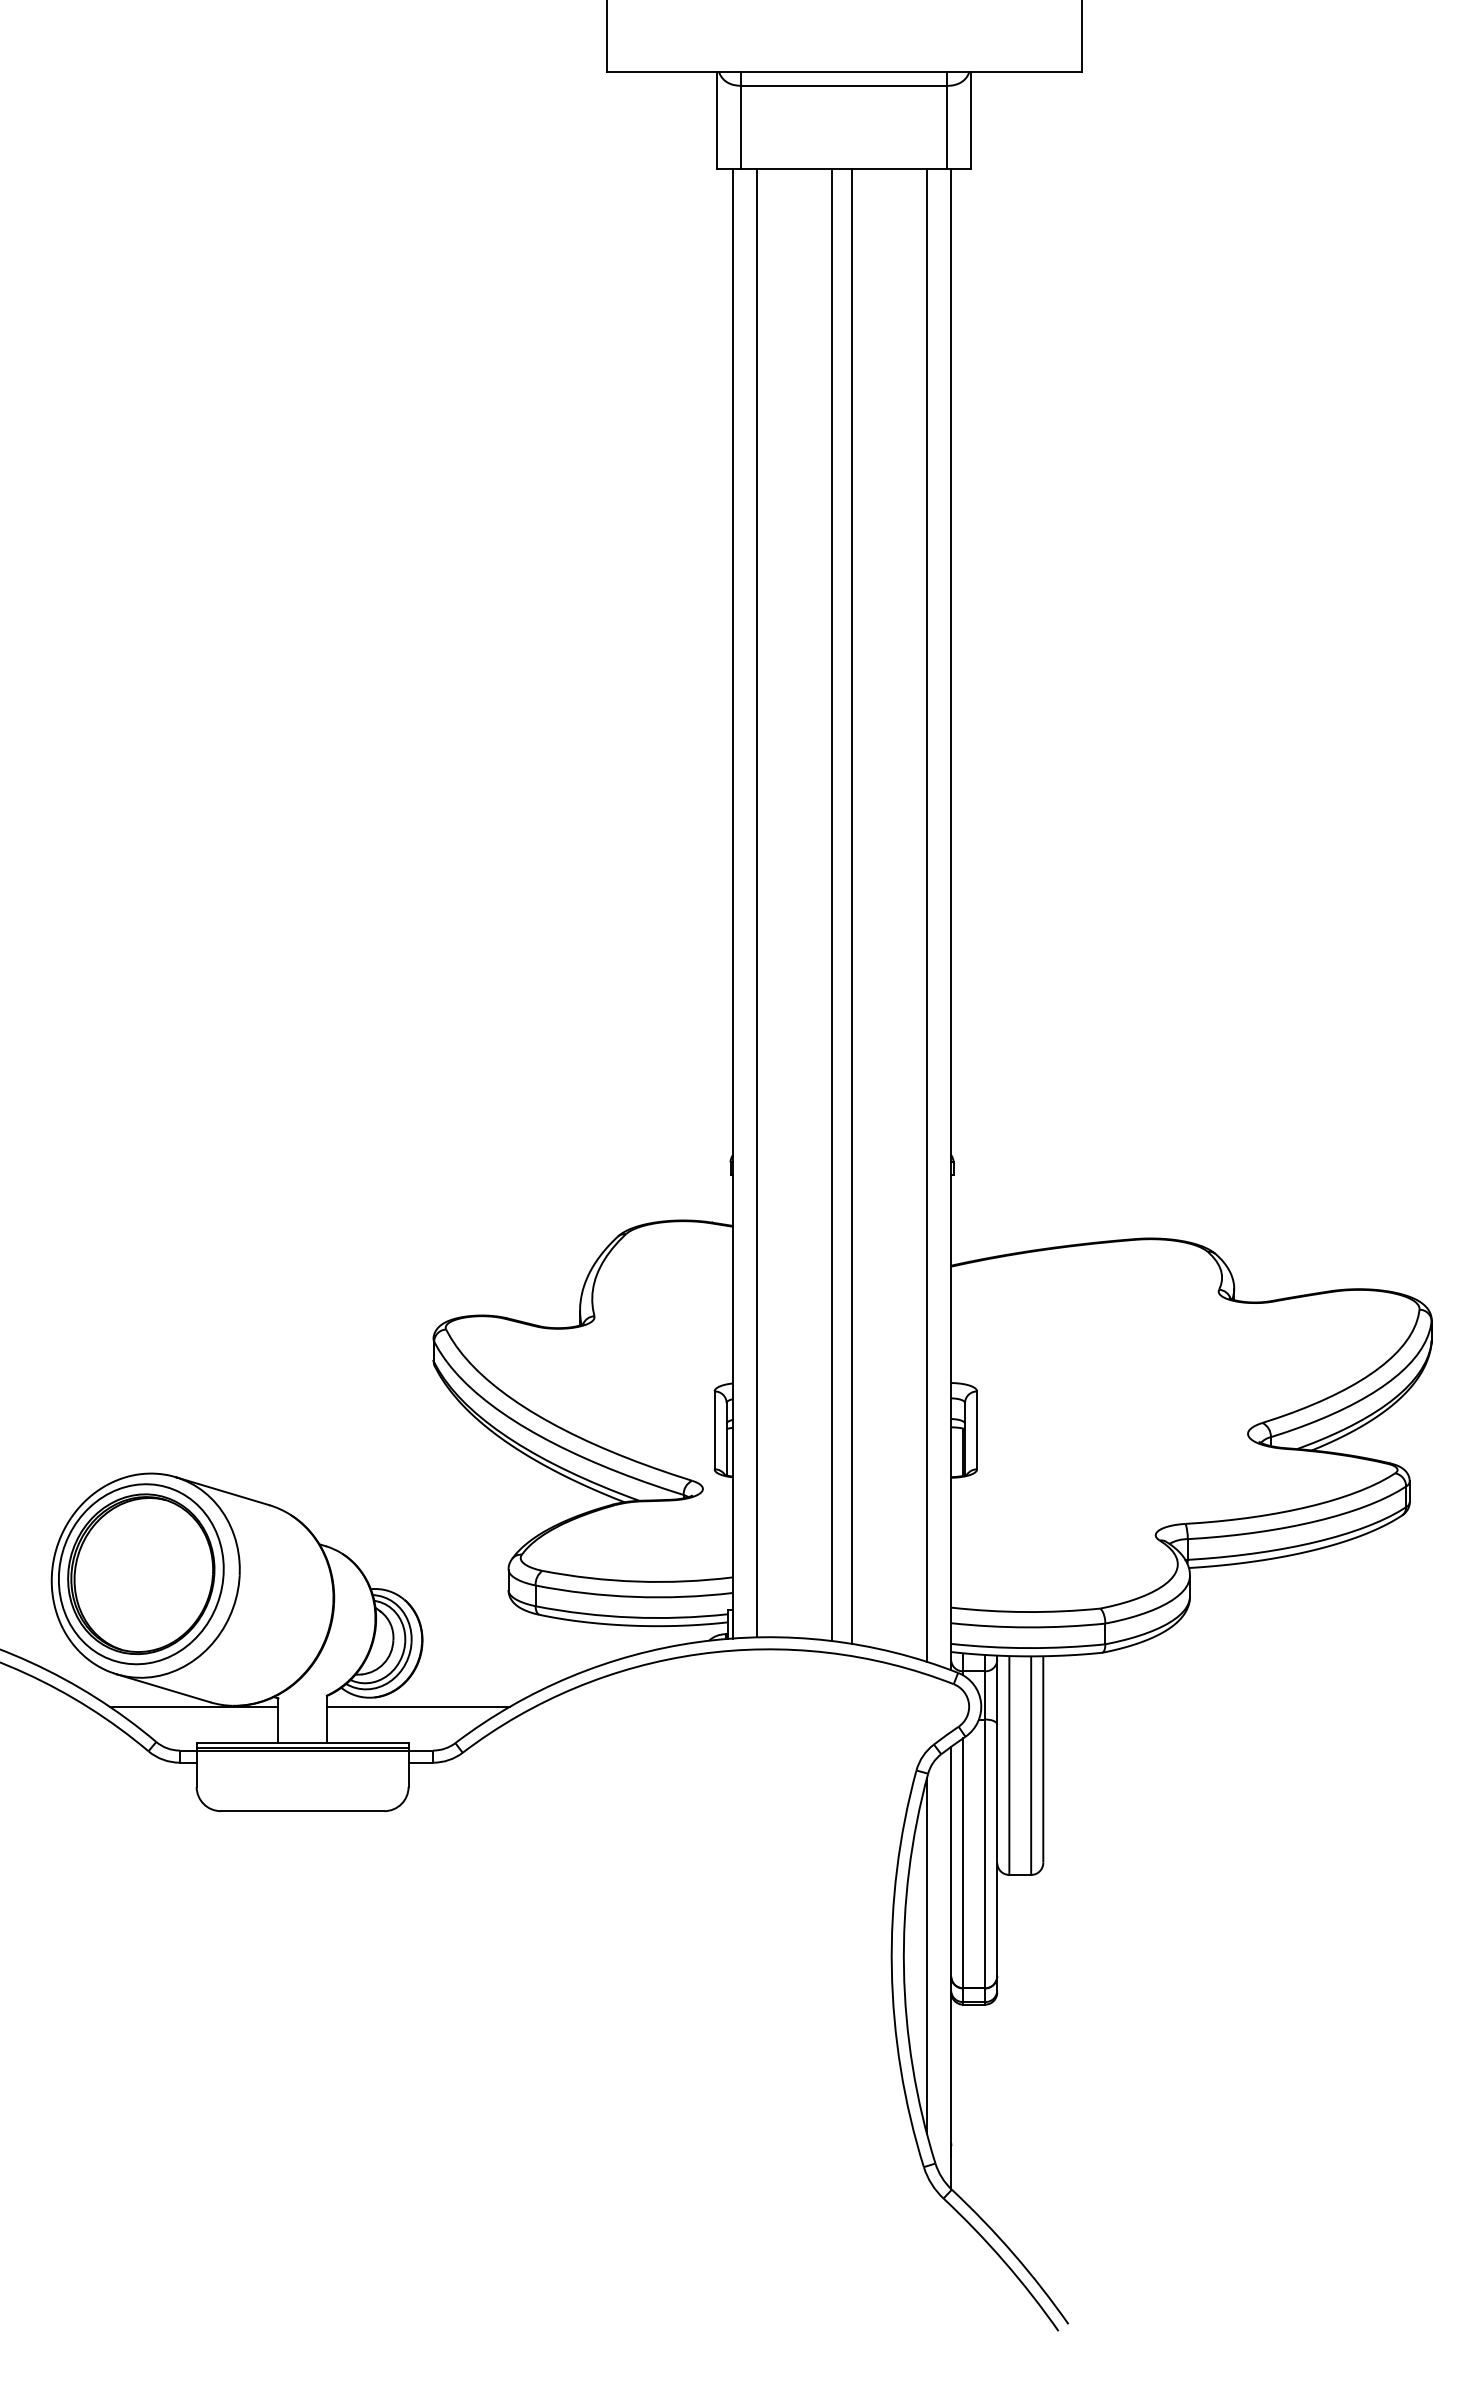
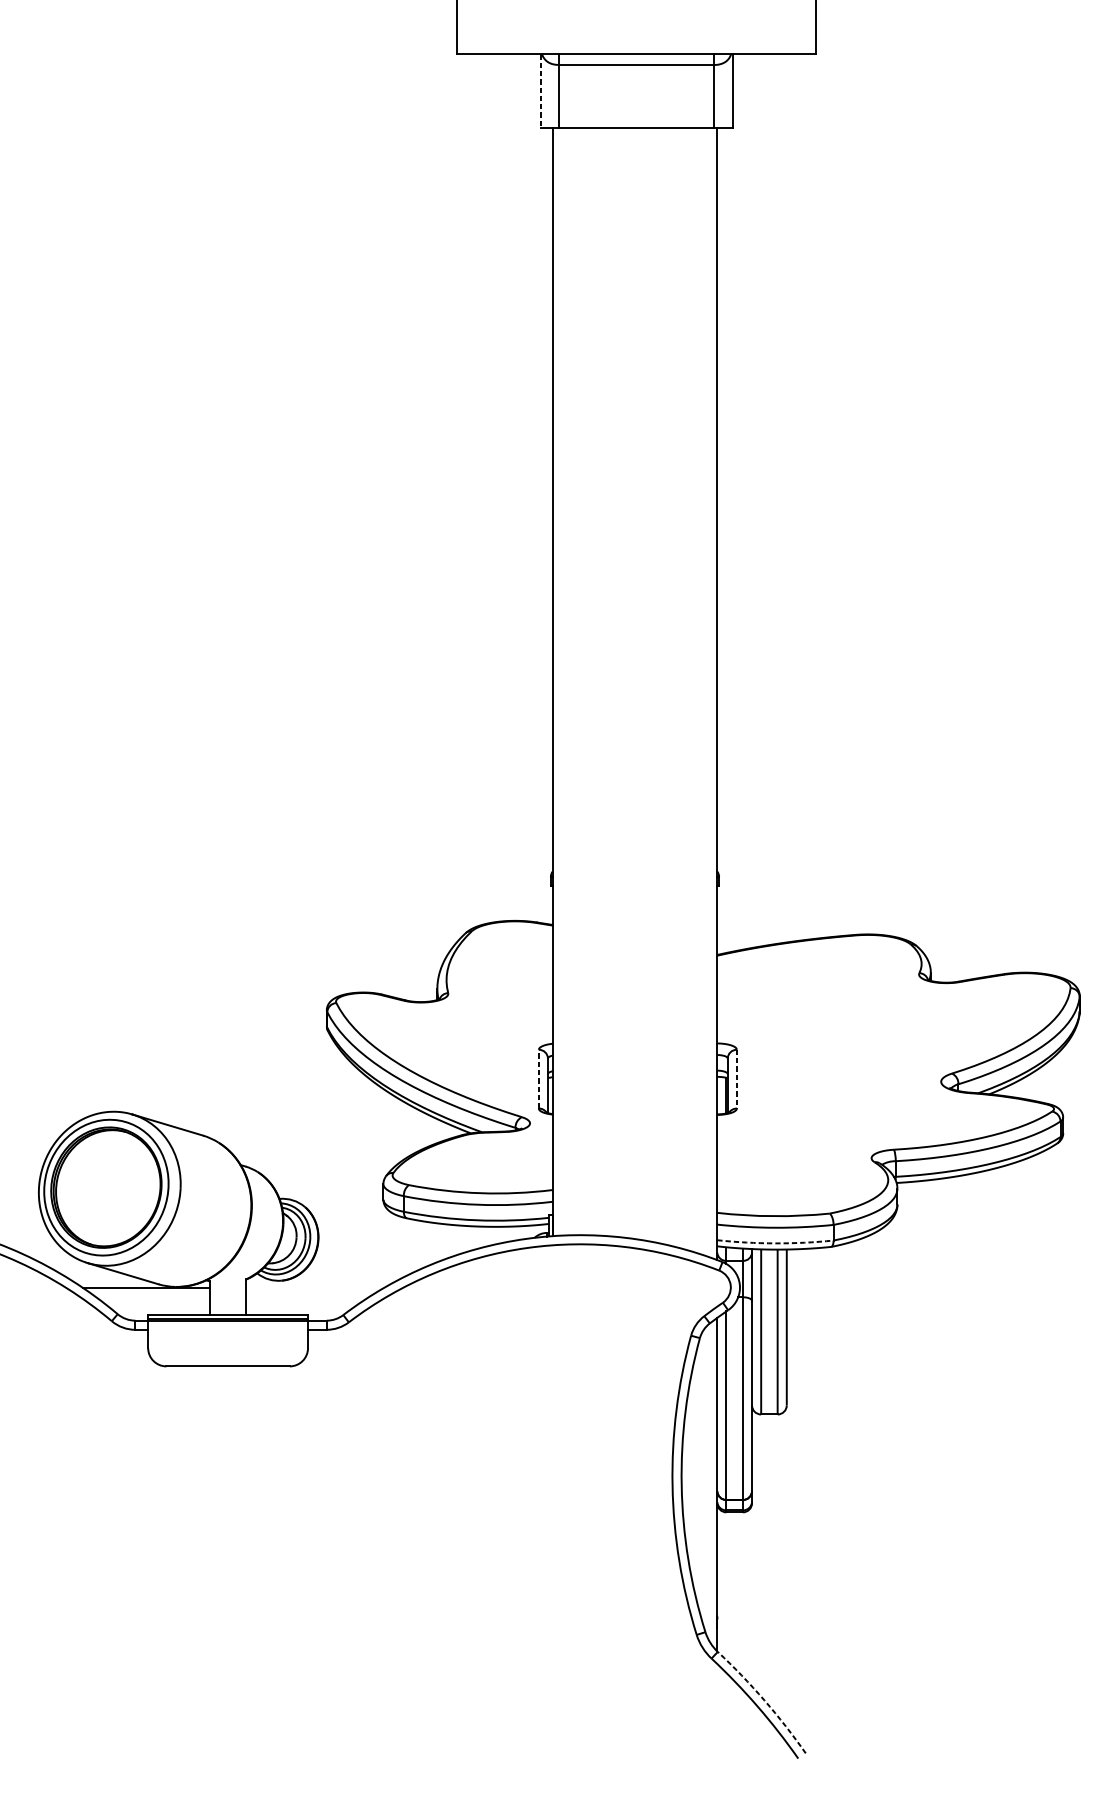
line: (716, 120) -> (540, 91), solid -> dashed
line: (757, 902) -> (571, 680), removed
line: (832, 904) -> (627, 682), removed
line: (851, 905) -> (642, 683), removed
line: (926, 914) -> (698, 690), removed
line: (714, 1430) -> (538, 1079), solid -> dashed
line: (977, 1430) -> (737, 1079), solid -> dashed
arc: (1028, 1648) -> (775, 1243), solid -> dashed
line: (417, 1706) -> (314, 1287), removed
line: (926, 1955) -> (698, 1475), removed
arc: (1013, 2253) -> (764, 1700), solid -> dashed

